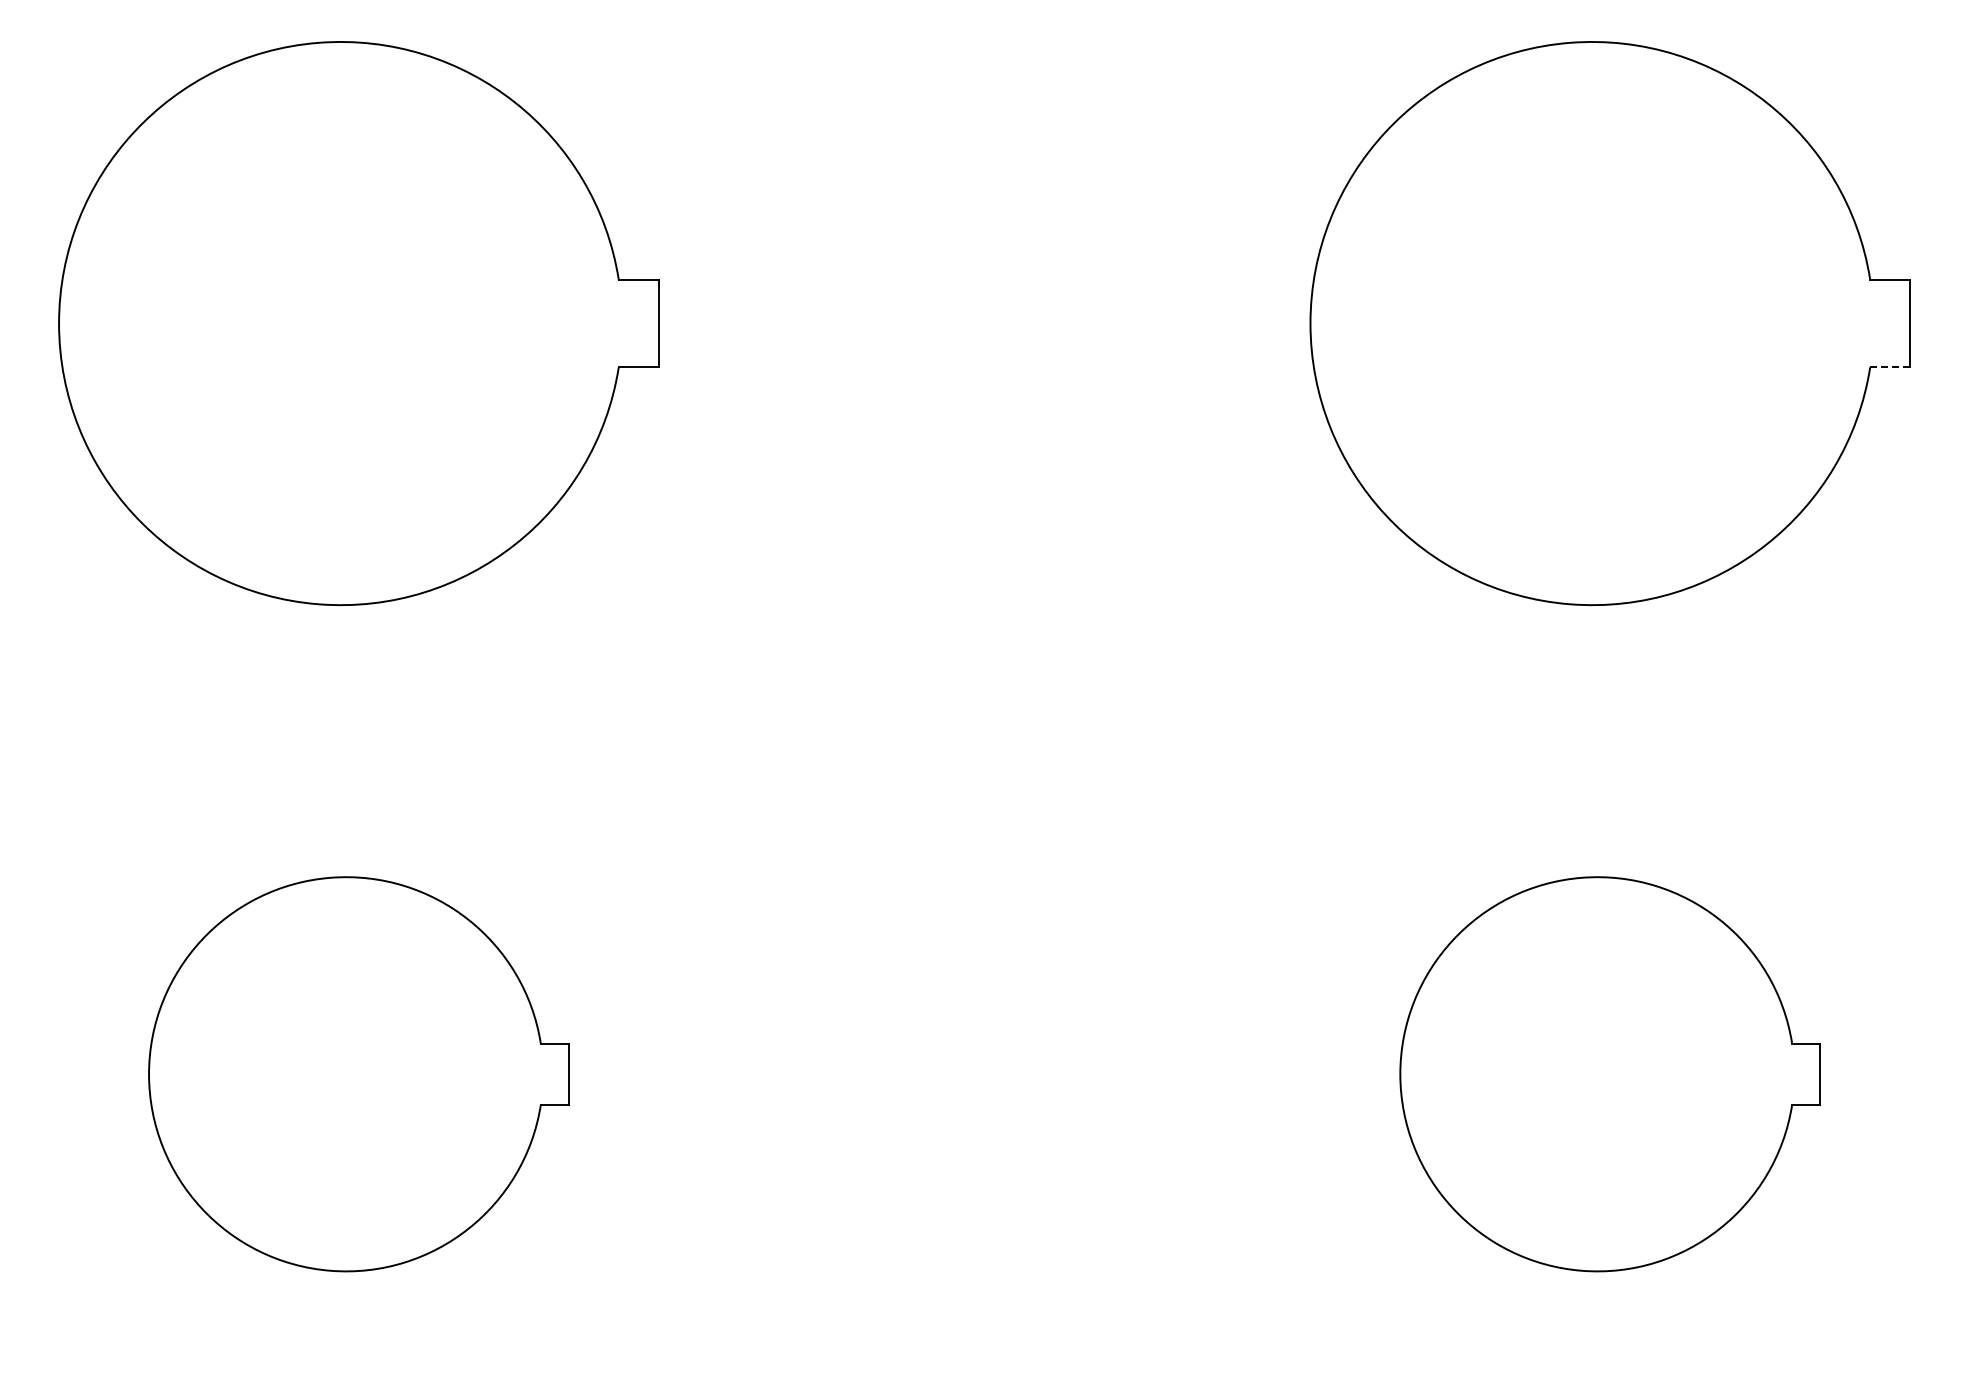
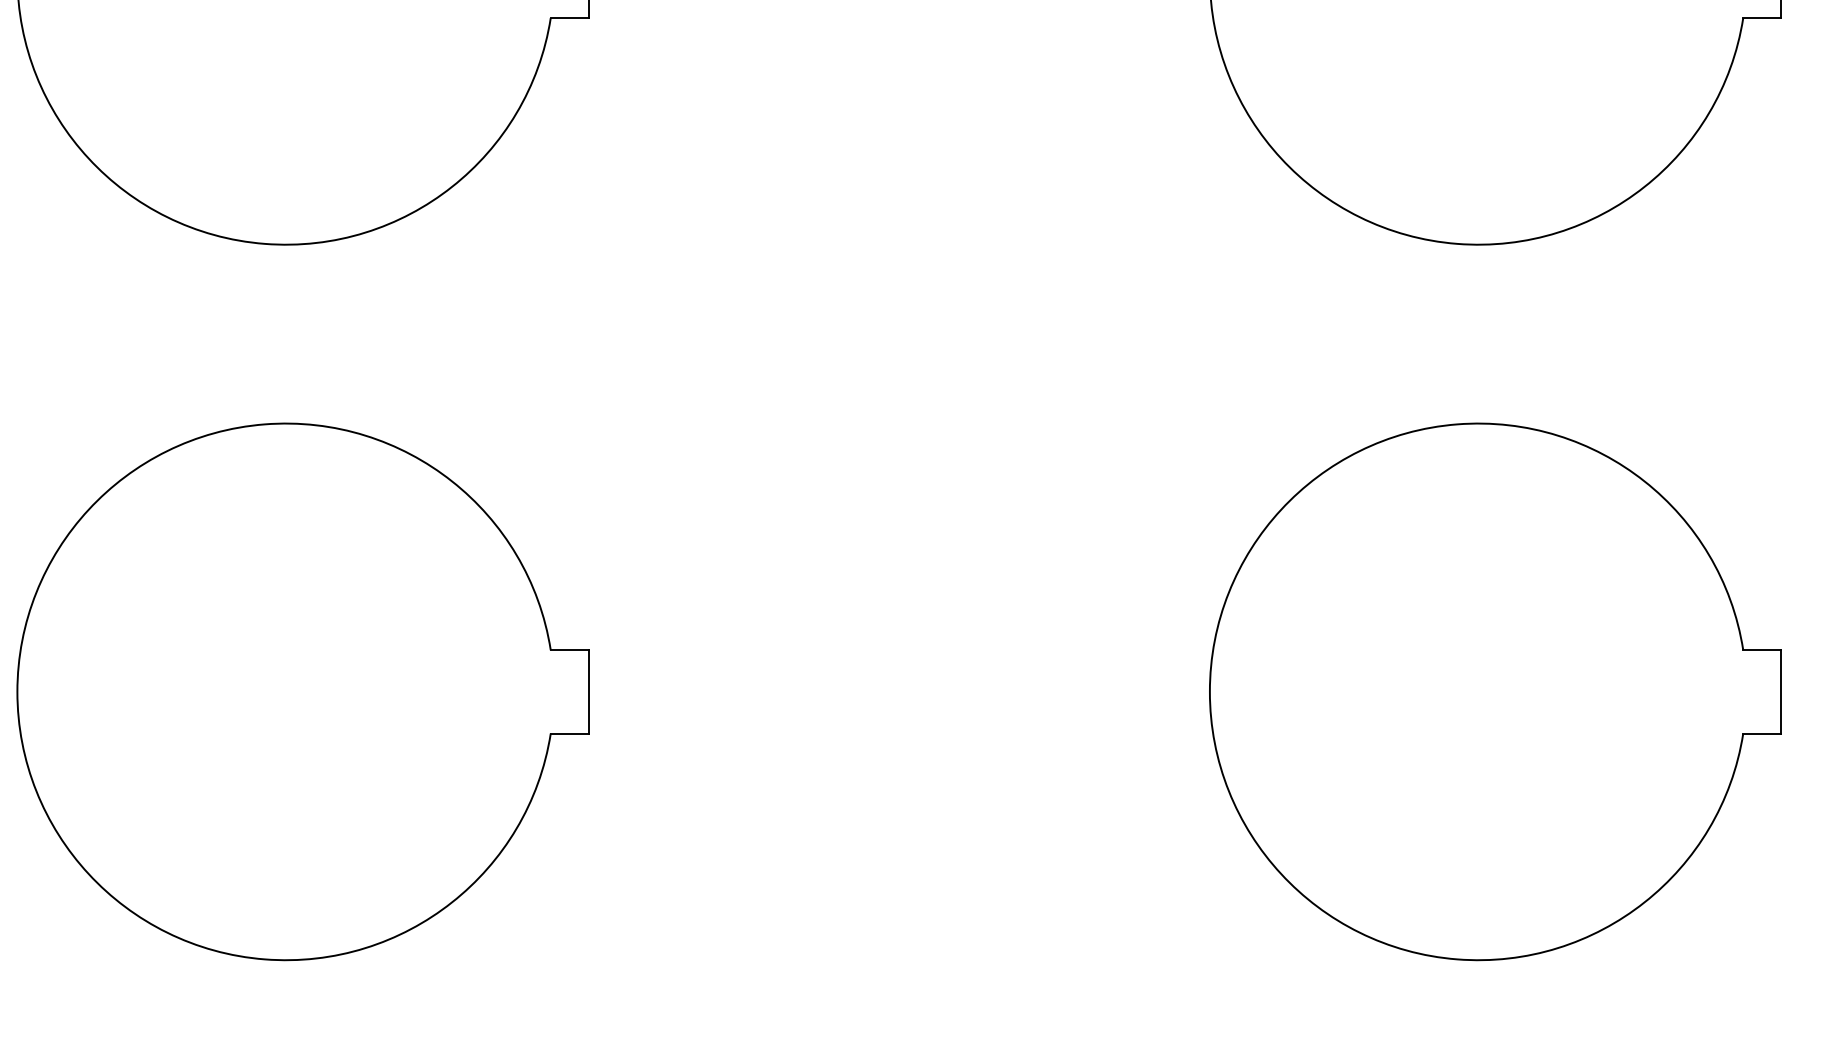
line: (1890, 367) -> (1762, 18), dashed -> solid
part: (358, 1073) -> (302, 691), size x1.43
part: (1609, 1073) -> (1494, 691), size x1.43

